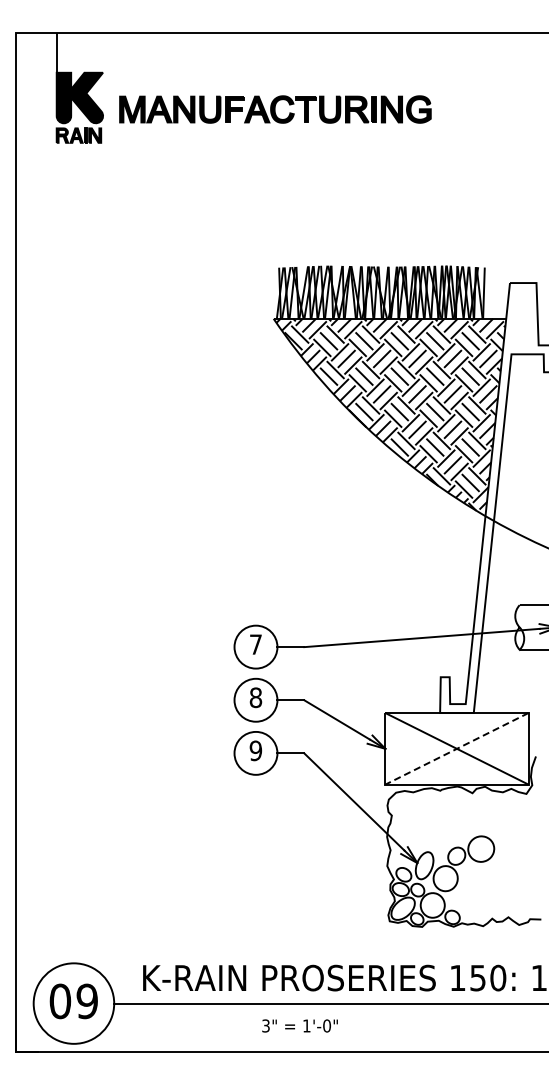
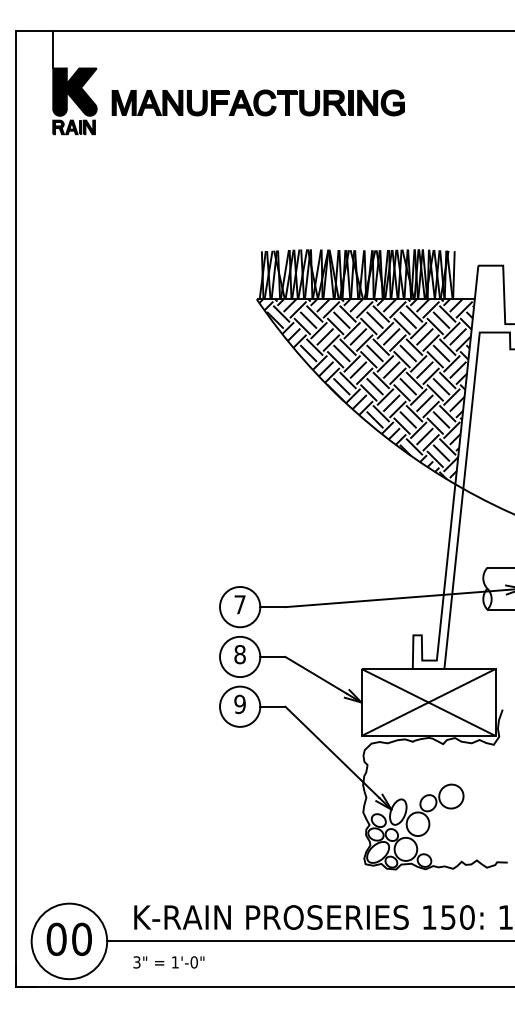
line: (456, 749) -> (428, 703), dashed -> solid
text: (87, 1001) -> (82, 939), 09 -> 00
text: (299, 1025) -> (168, 961), moved

